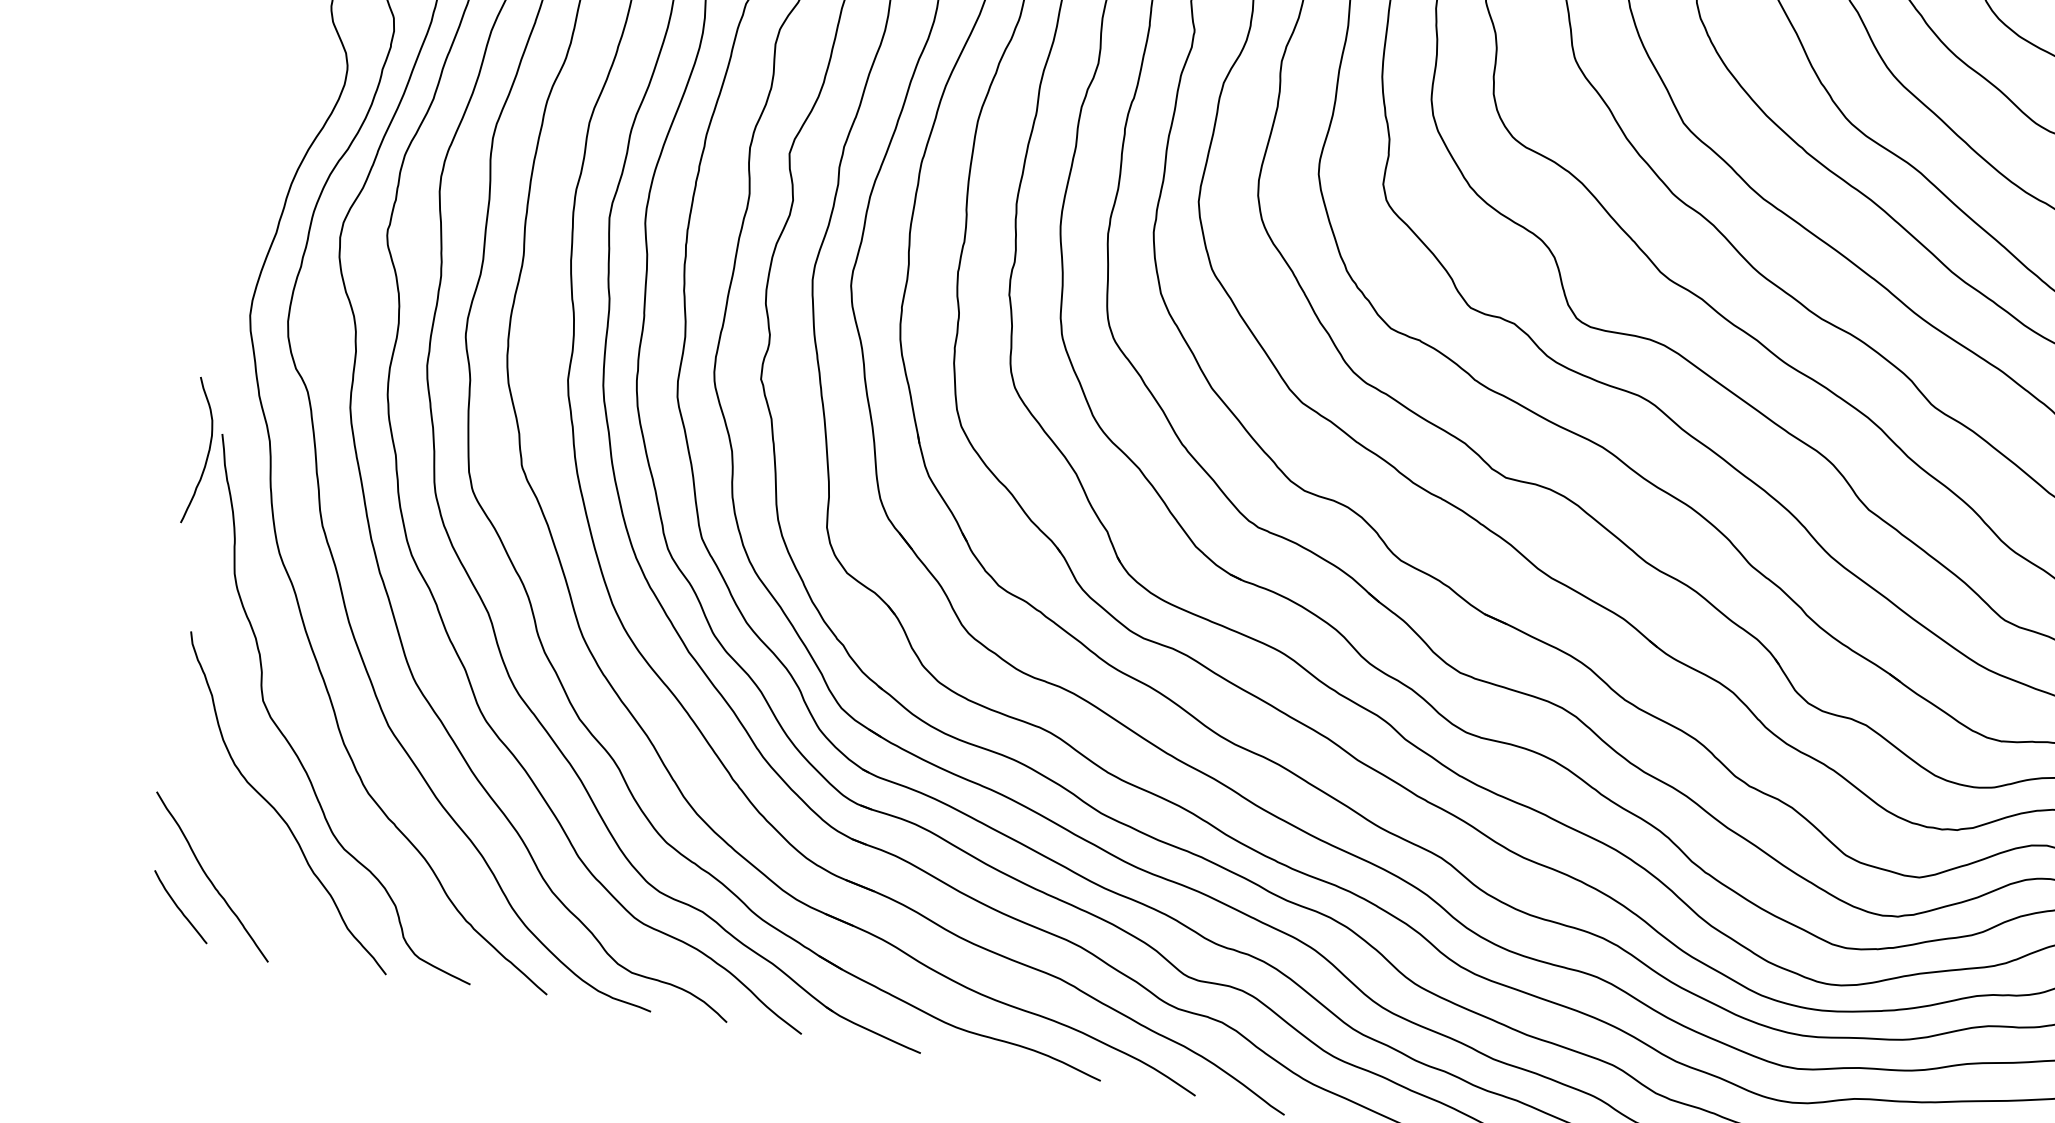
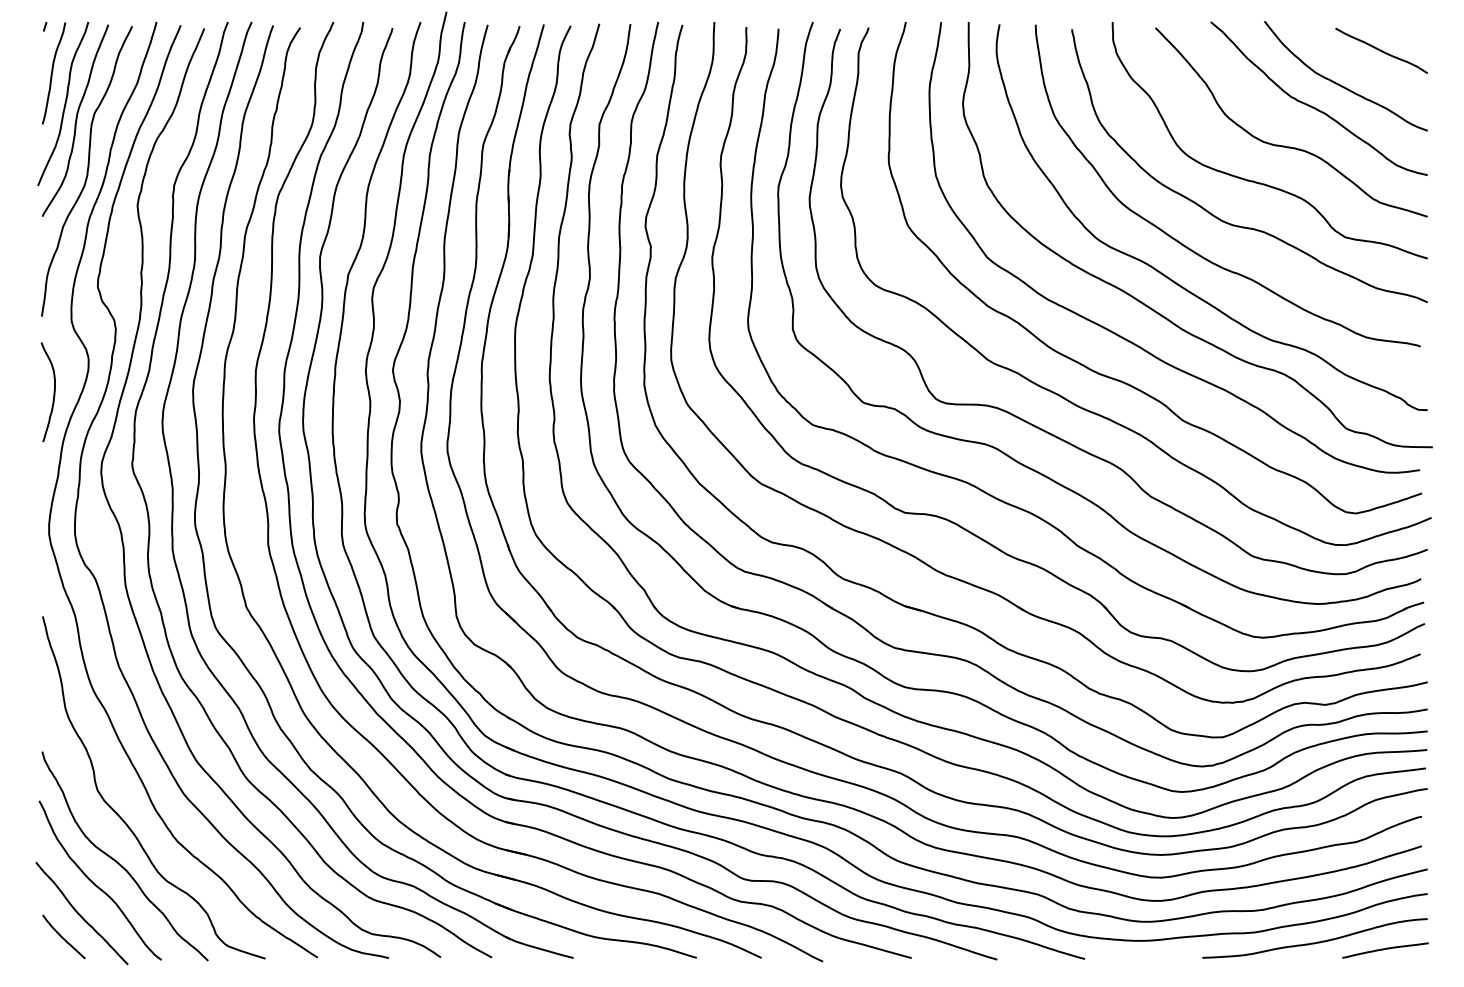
curve: (207, 452) -> (53, 392), moved
curve: (238, 836) -> (95, 883), added

